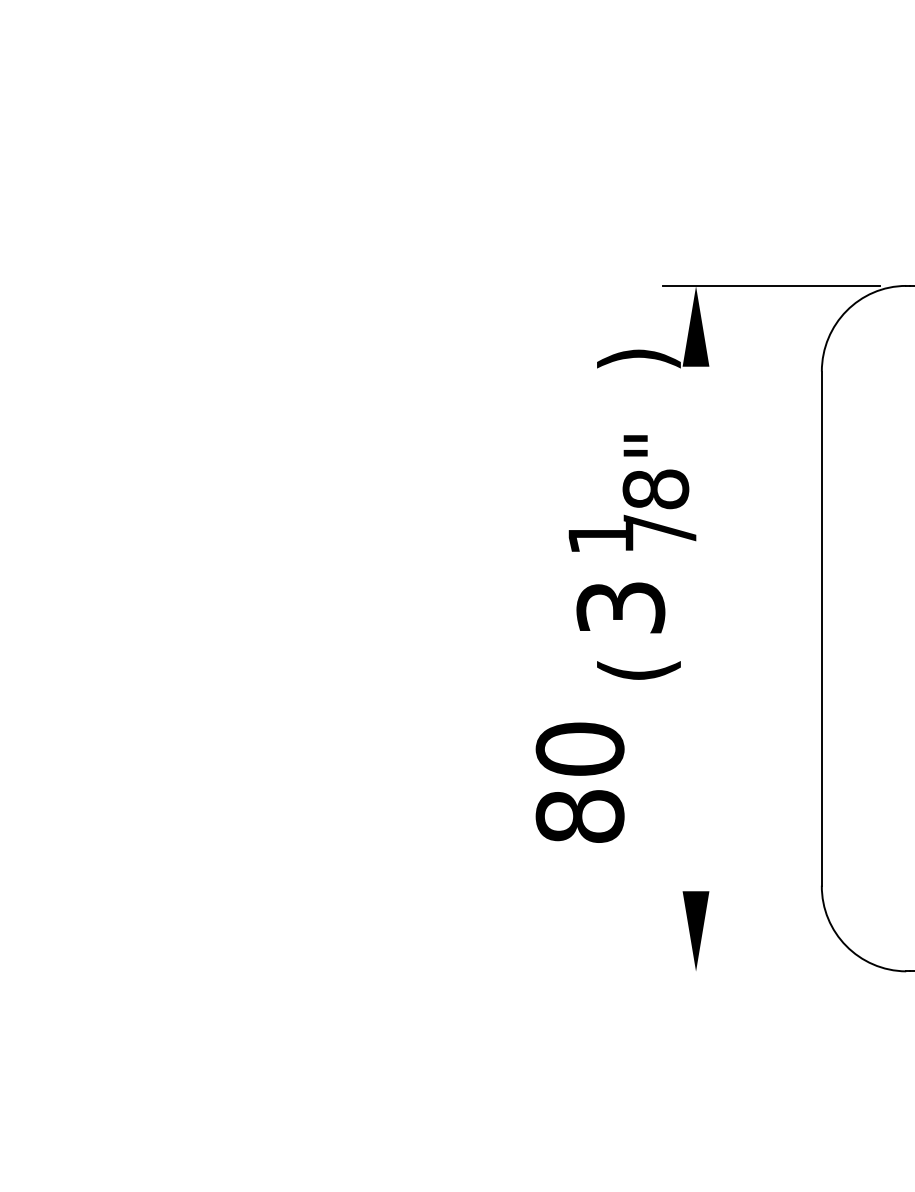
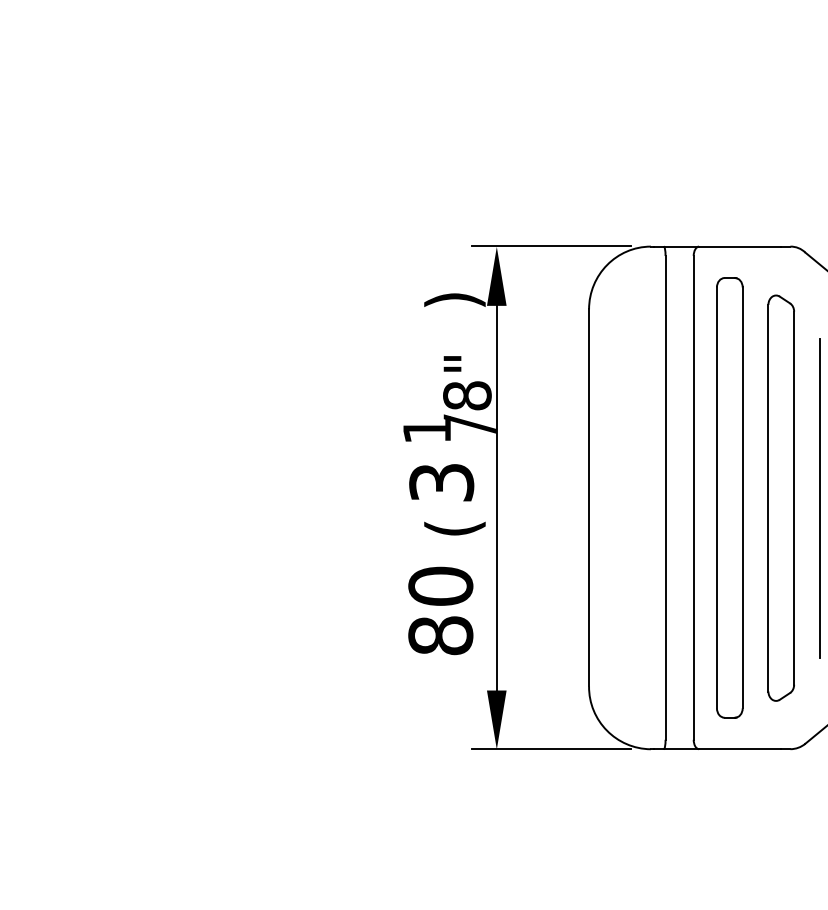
line: (695, 629) -> (496, 498), added
text: (579, 782) -> (440, 610), moved
line: (770, 971) -> (551, 749), added

